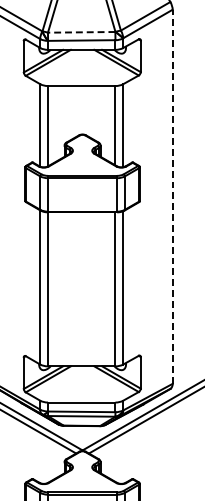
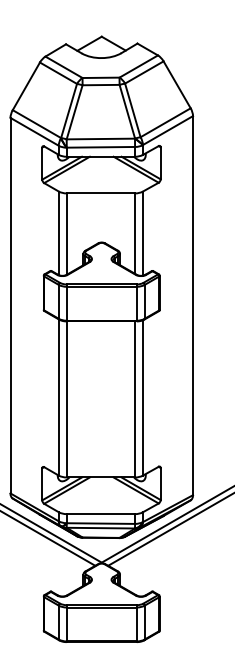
line: (81, 32) -> (100, 139), dashed -> solid
line: (173, 196) -> (193, 305), dashed -> solid

